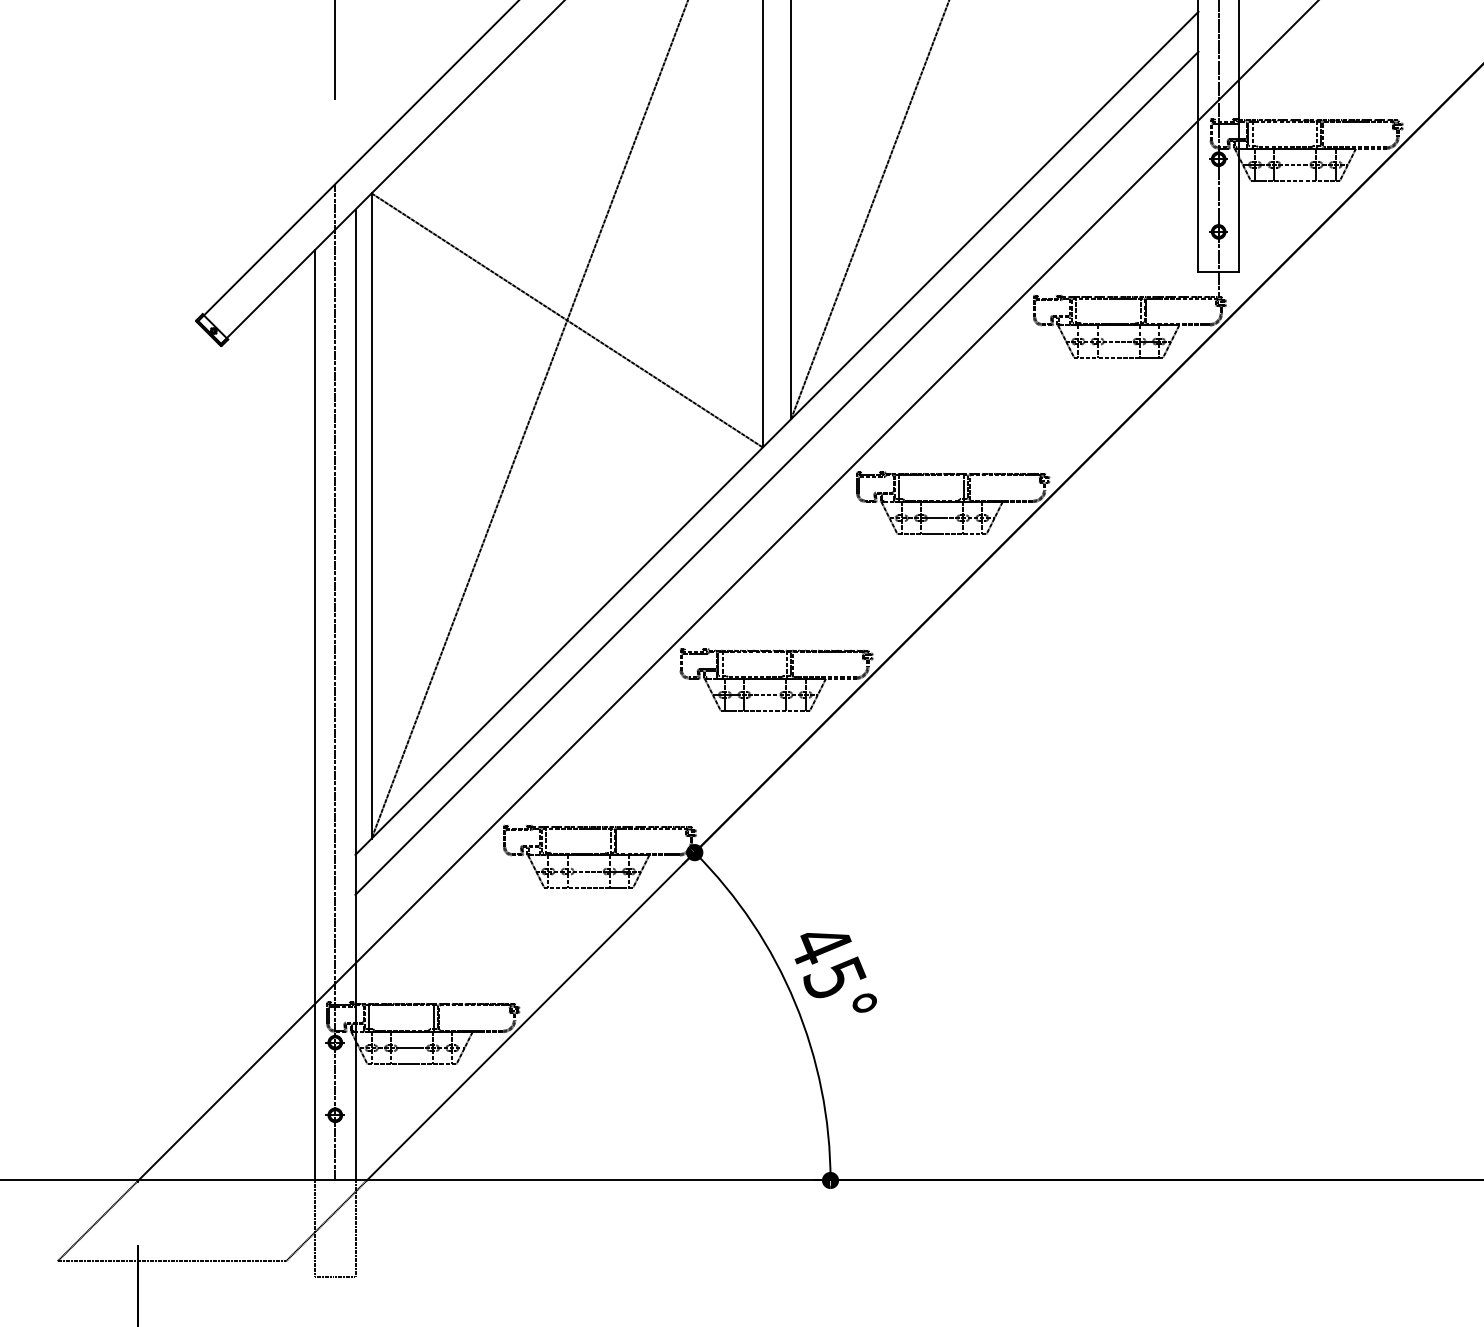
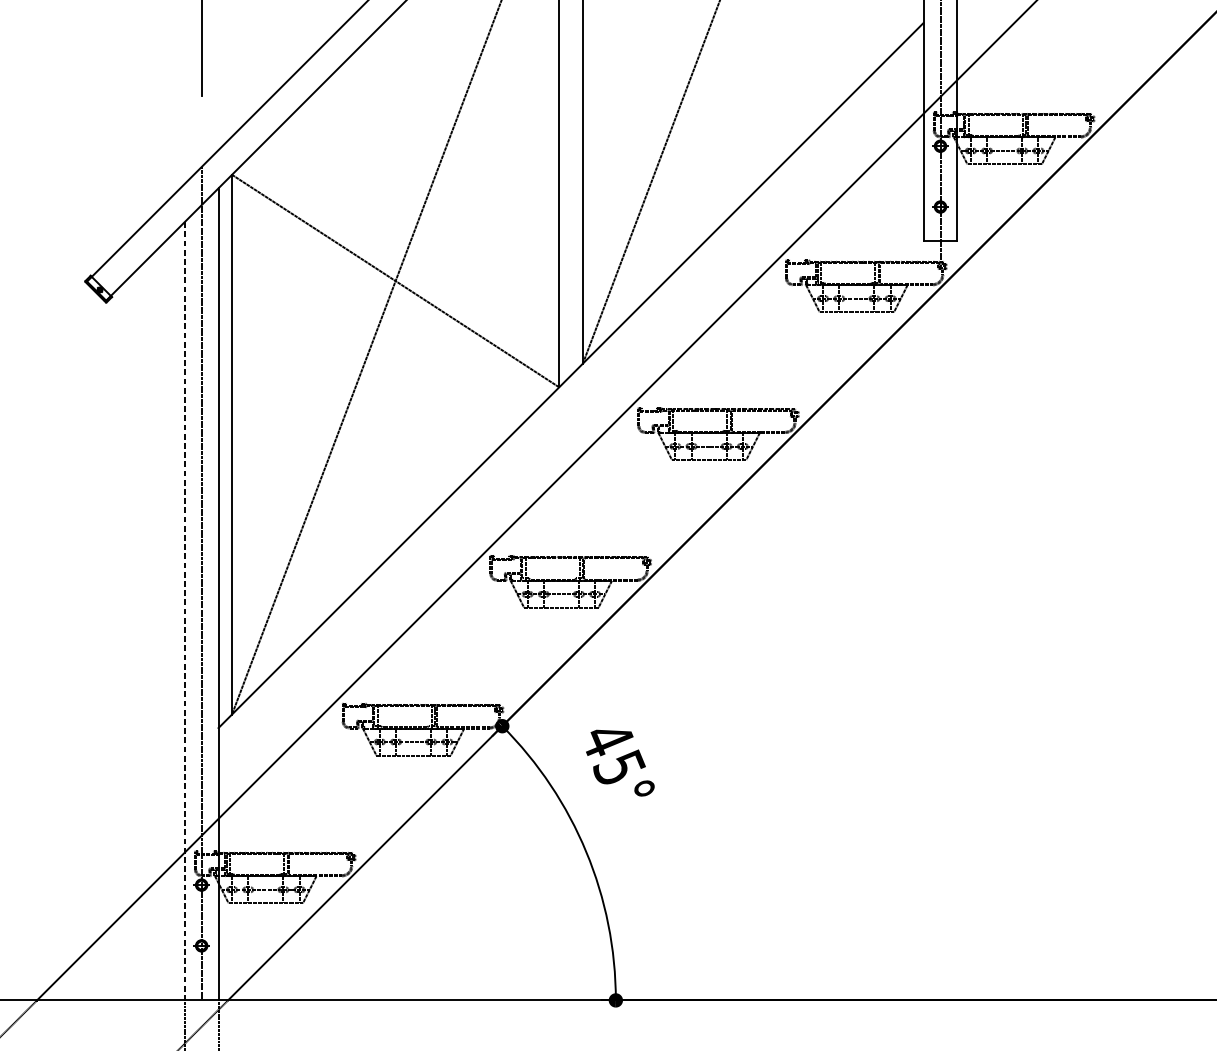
line: (776, 472) -> (570, 408), removed
line: (315, 715) -> (185, 611), solid -> dashed
text: (835, 972) -> (620, 762), moved

